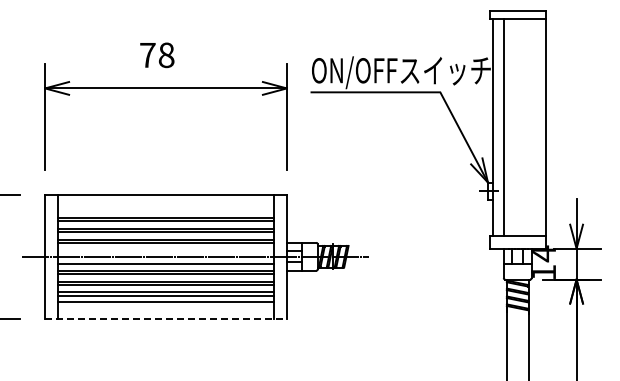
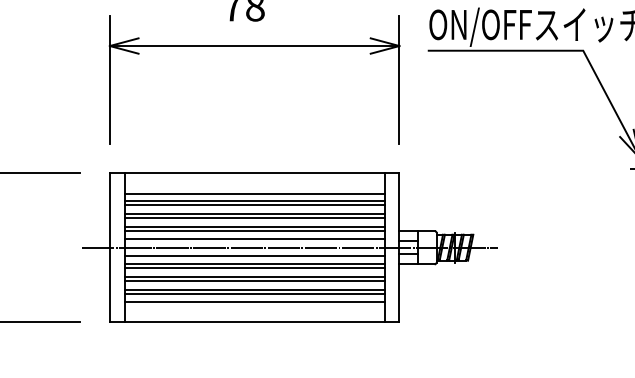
line: (165, 211) -> (254, 193), added
line: (165, 249) -> (254, 238), added
line: (166, 318) -> (255, 321), dashed -> solid

